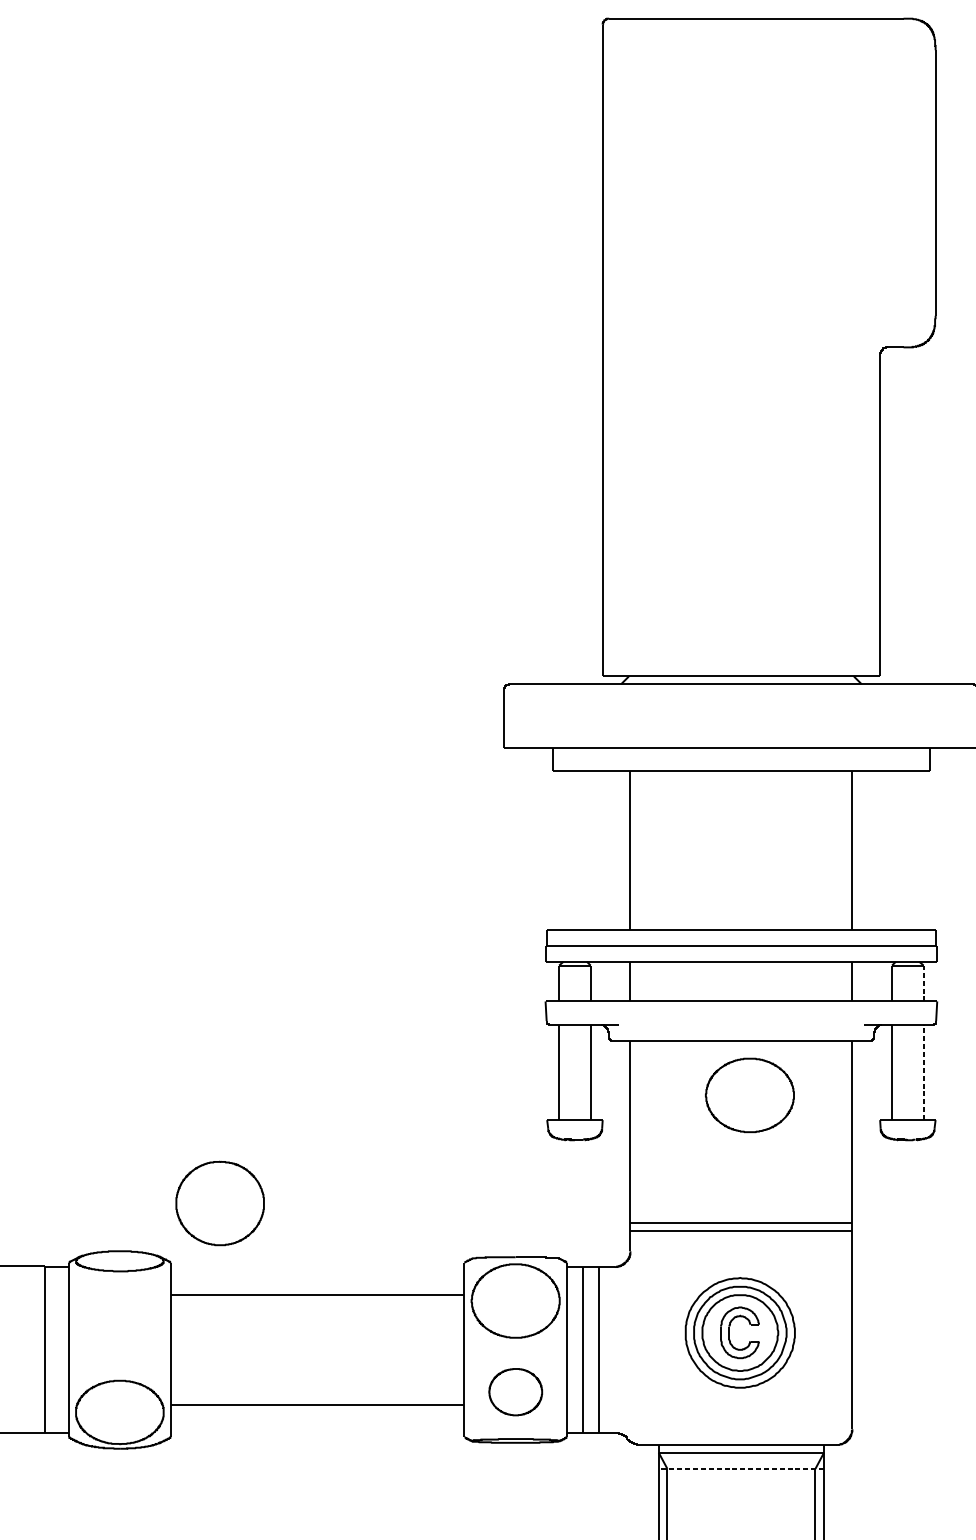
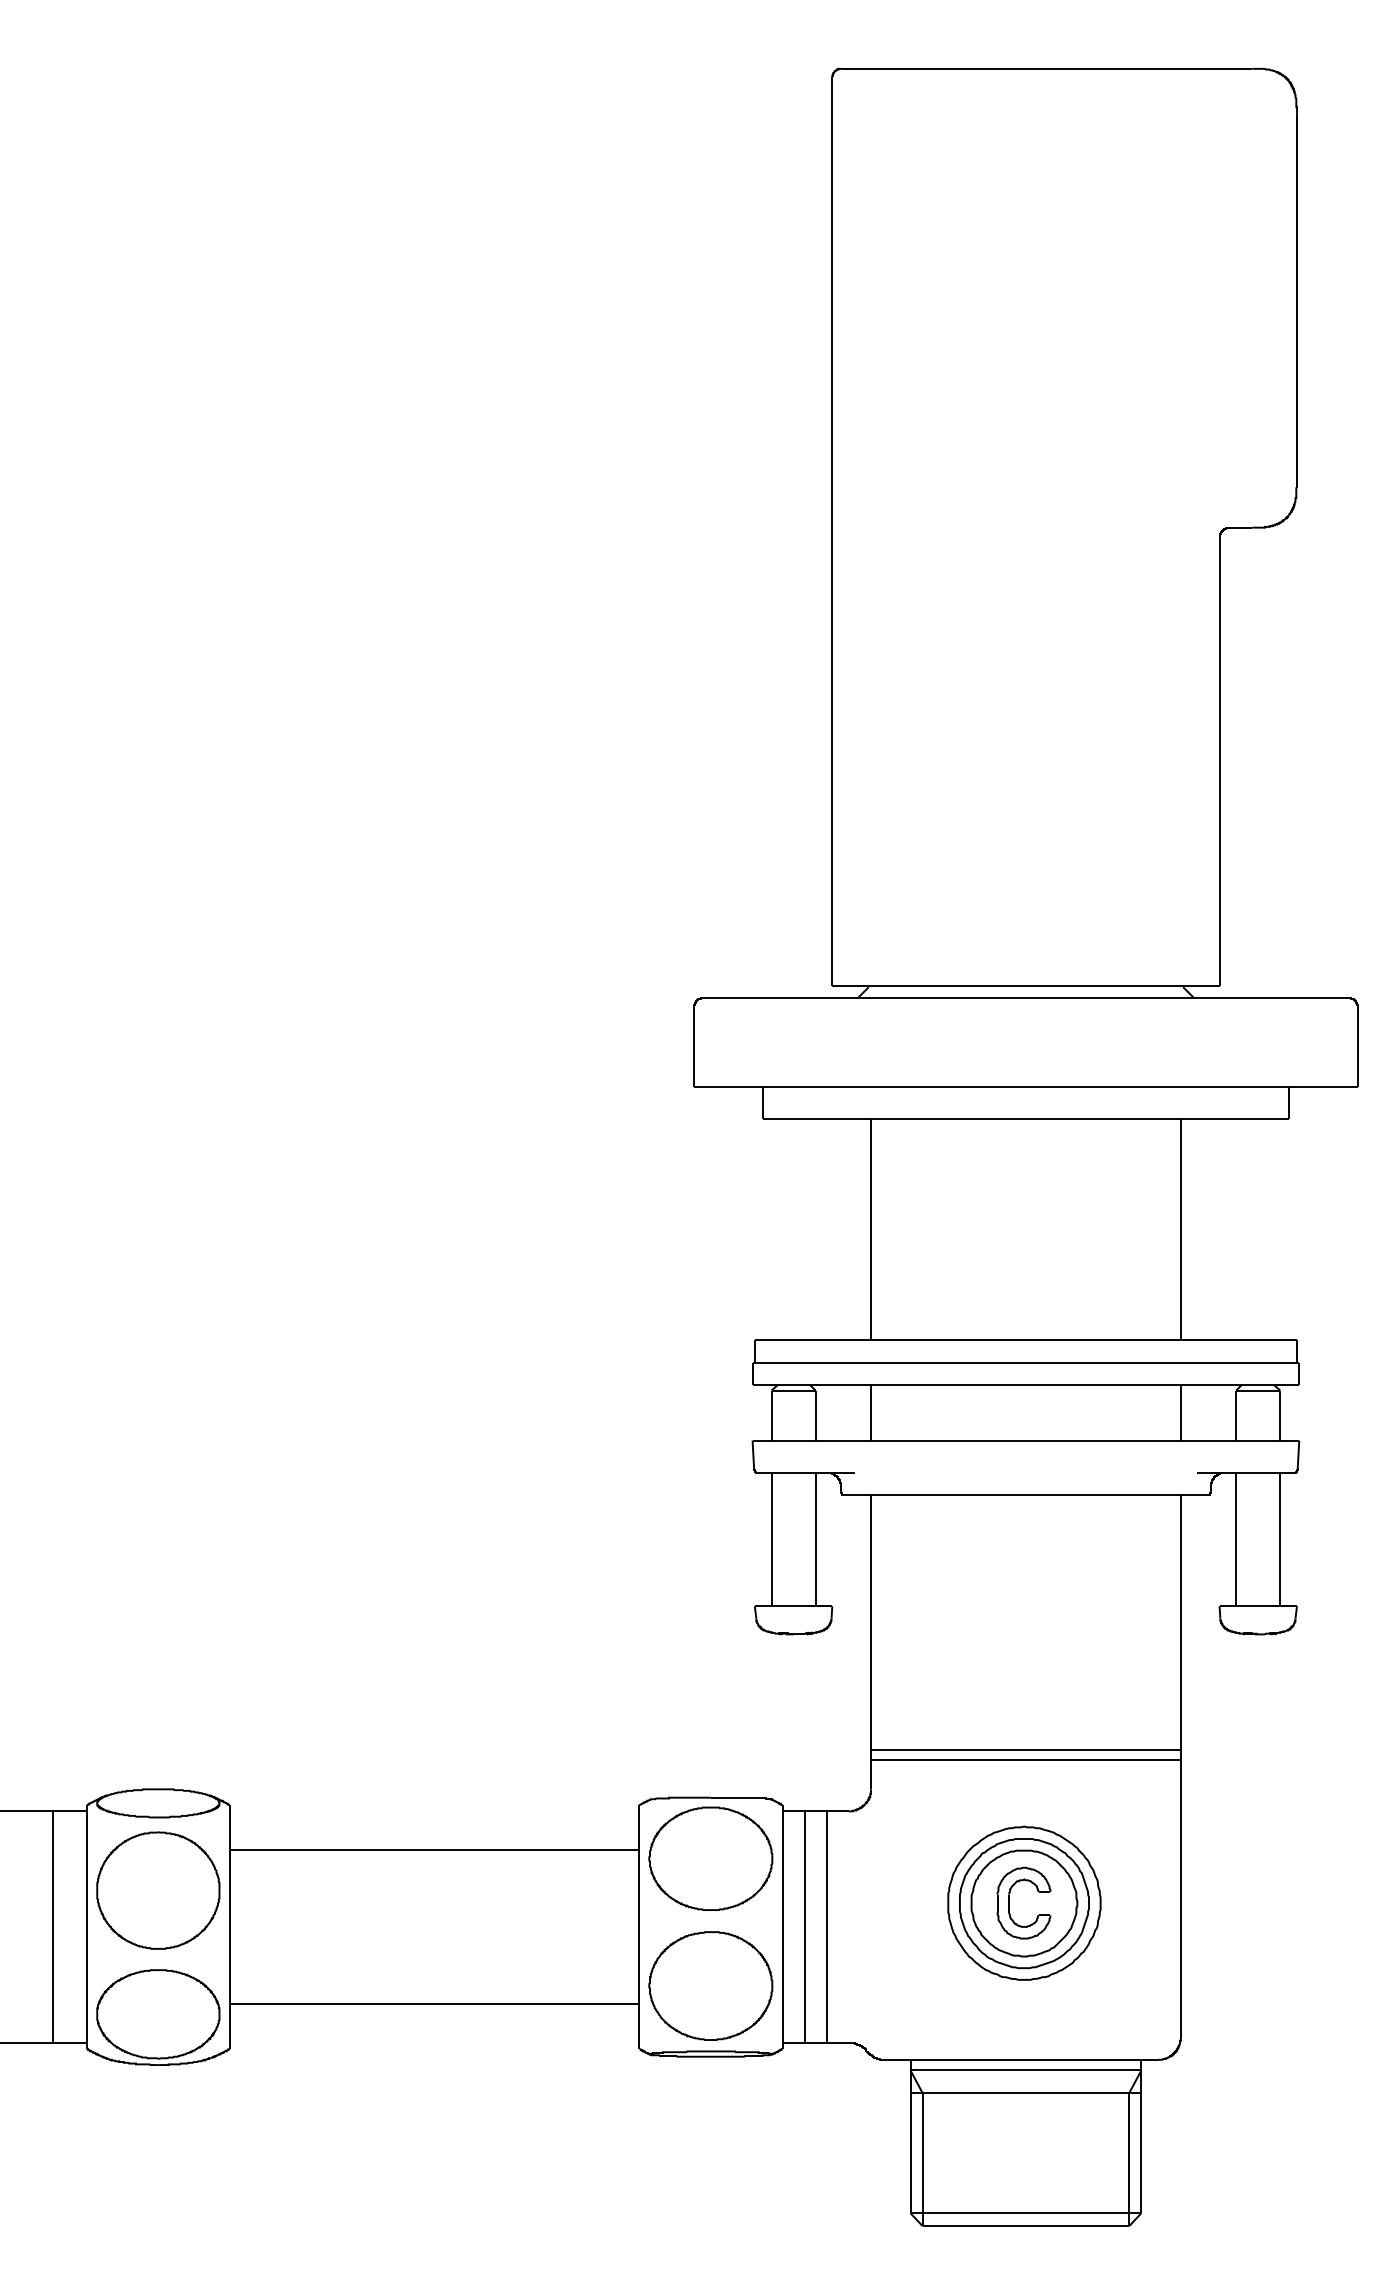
line: (923, 983) -> (1280, 1415), dashed -> solid
line: (923, 1072) -> (1280, 1539), dashed -> solid
part: (749, 1095) -> (1037, 1571), removed
part: (220, 1203) -> (158, 1890), moved
part: (515, 1391) -> (710, 1985), size x1.67
line: (741, 1469) -> (1025, 2093), dashed -> solid

